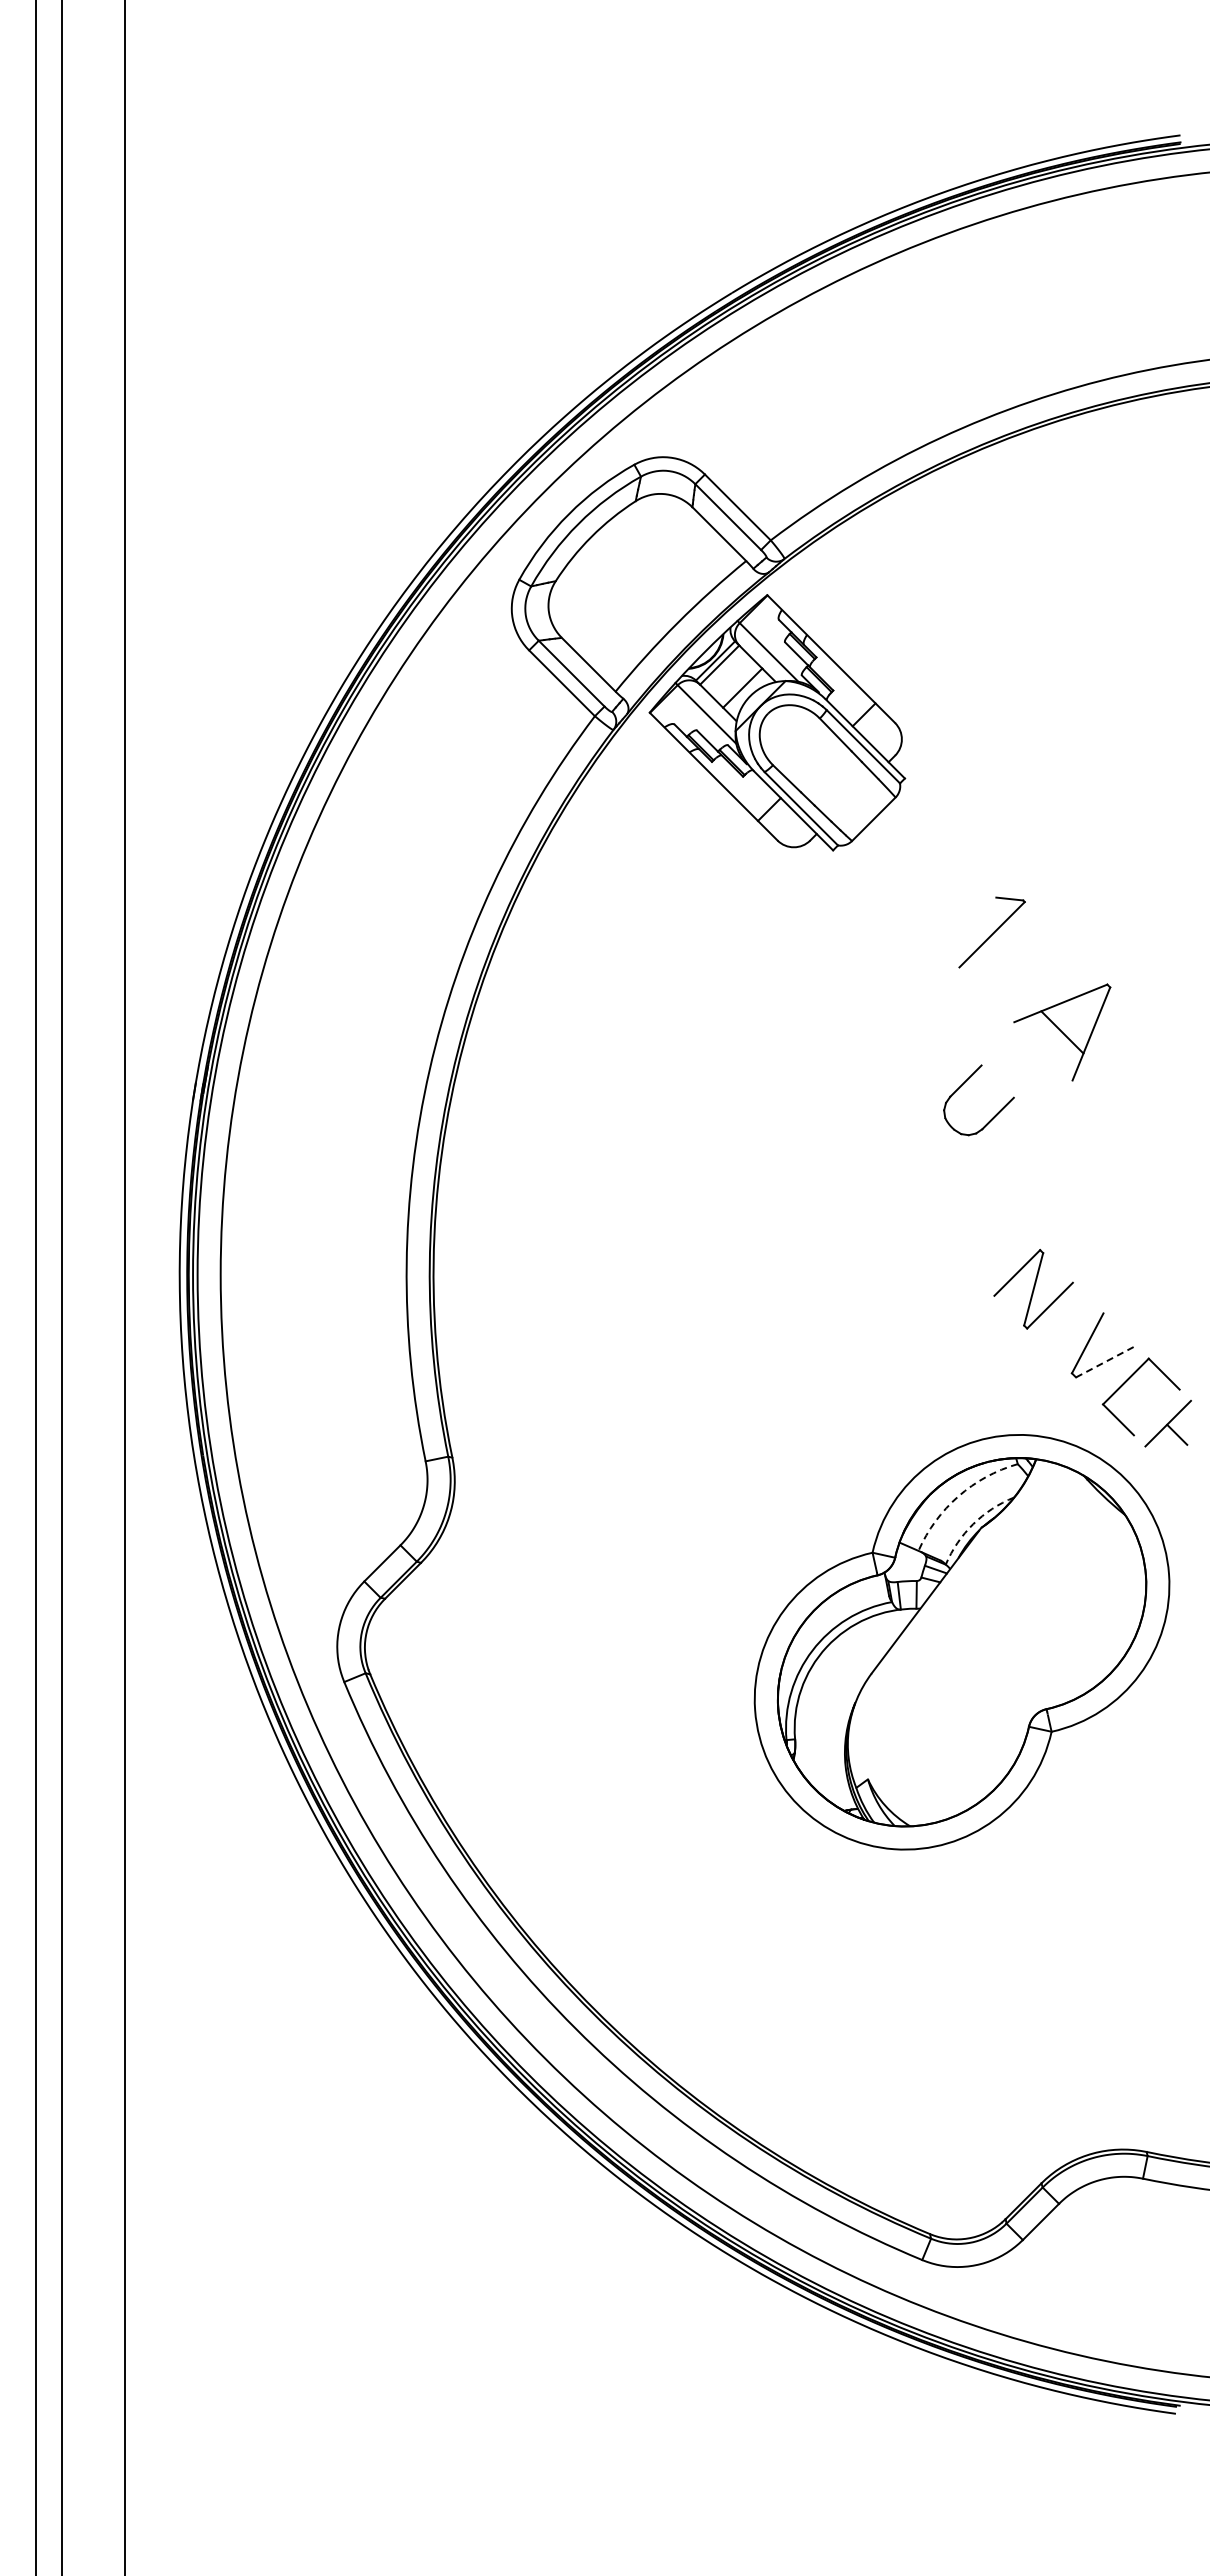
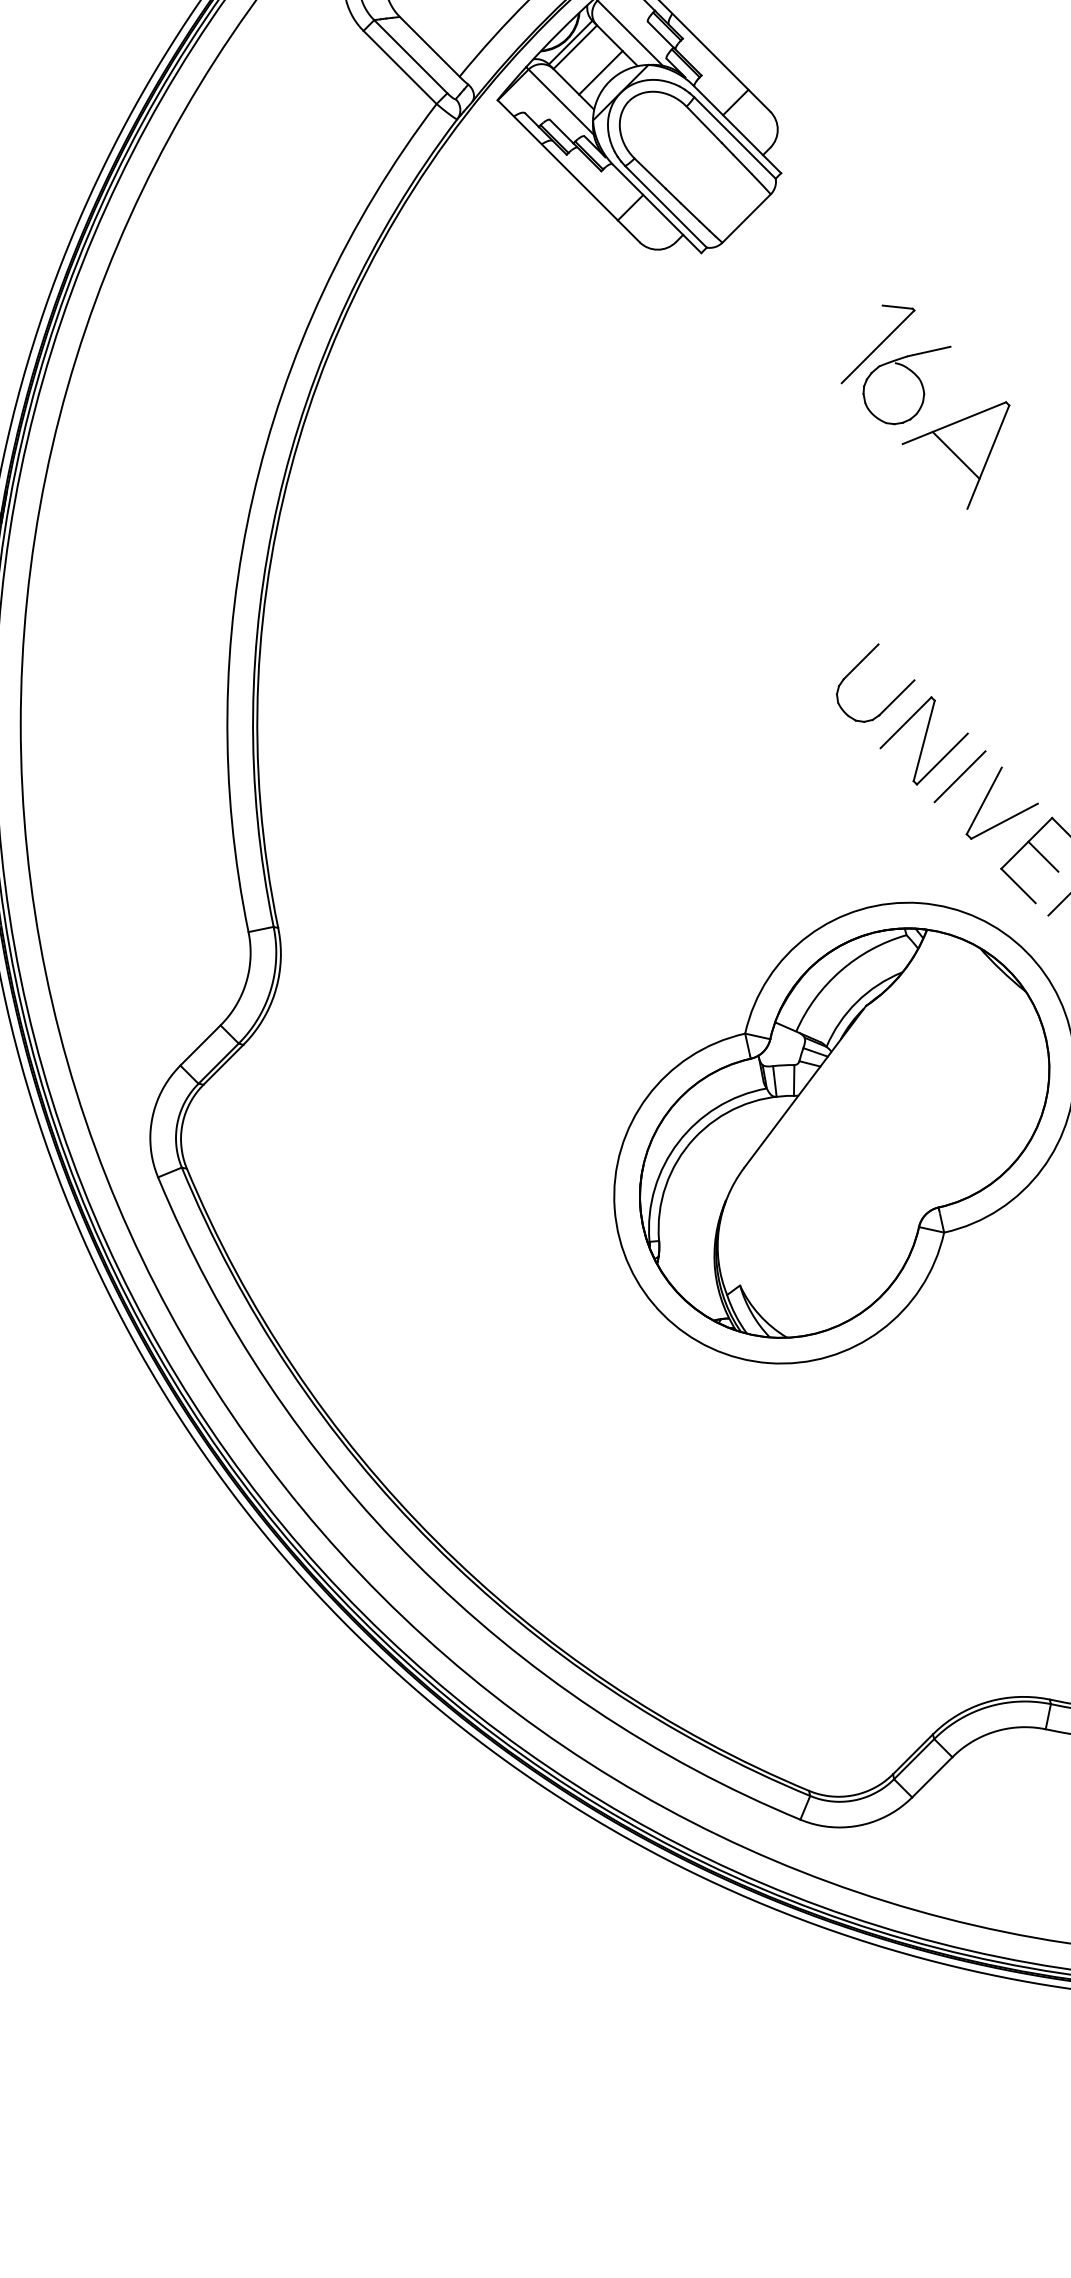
part: (1018, 969) -> (907, 385), added
part: (963, 1084) -> (858, 665), moved
line: (1065, 1321) -> (959, 776), added
line: (1105, 1361) -> (1004, 821), dashed -> solid
line: (1140, 1393) -> (1042, 856), added
arc: (958, 1496) -> (840, 971), dashed -> solid
arc: (973, 1524) -> (857, 1002), dashed -> solid

